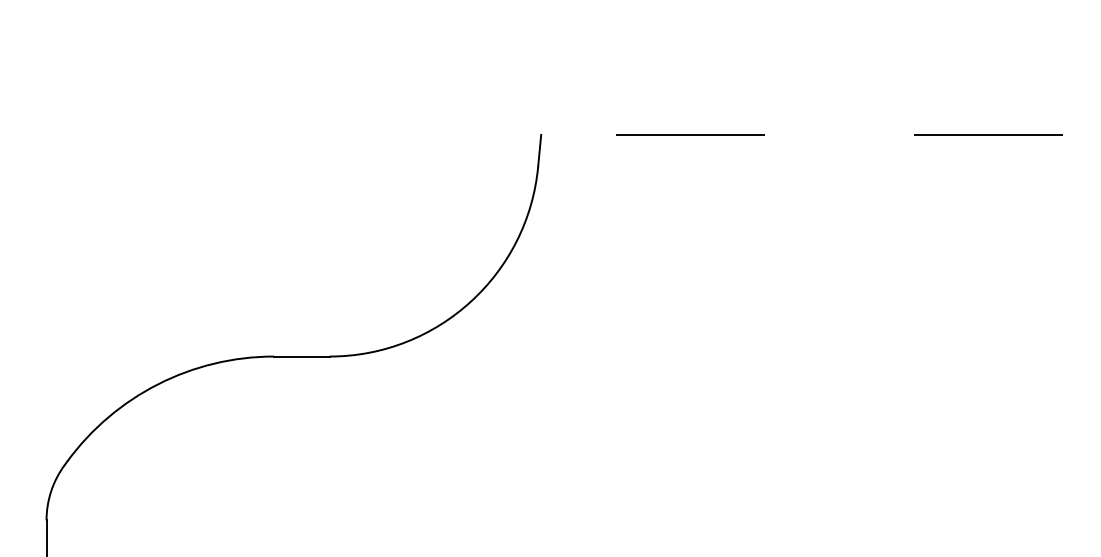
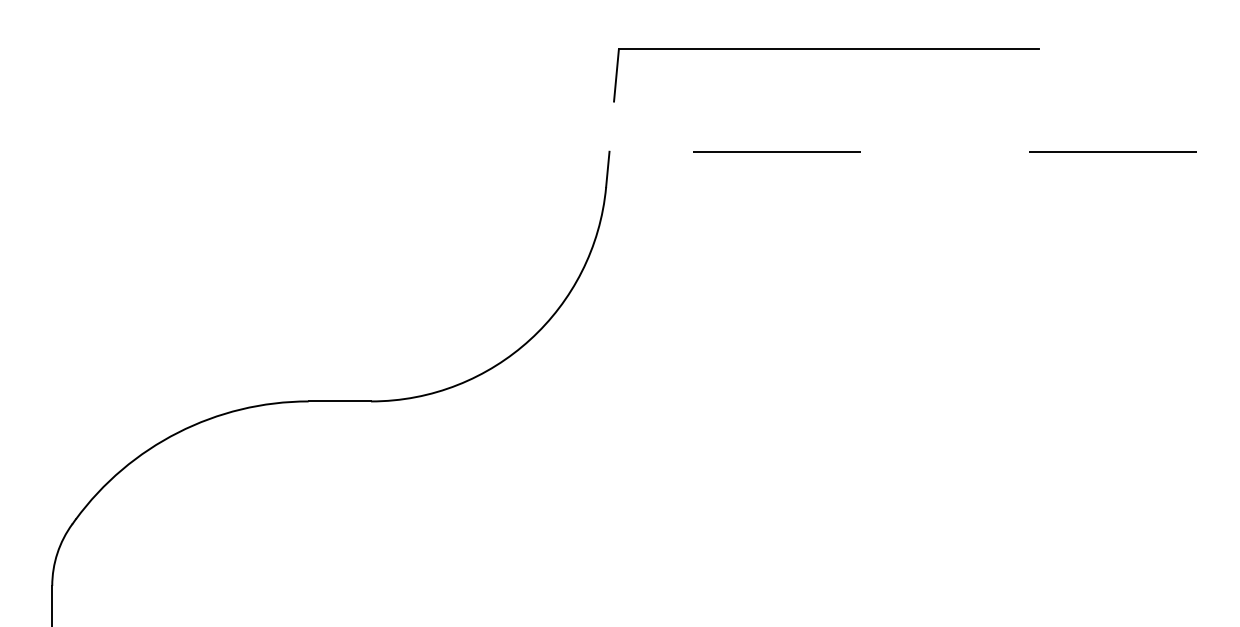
part: (733, 44) -> (826, 49), added

